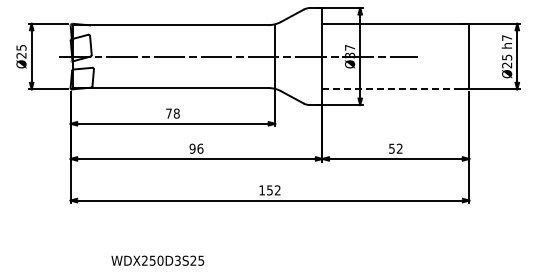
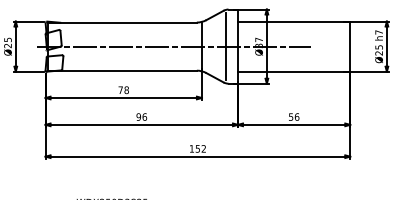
line: (306, 55) -> (225, 45), added
line: (396, 89) -> (294, 71), dashed -> solid
text: (399, 148) -> (296, 116), 52 -> 56

